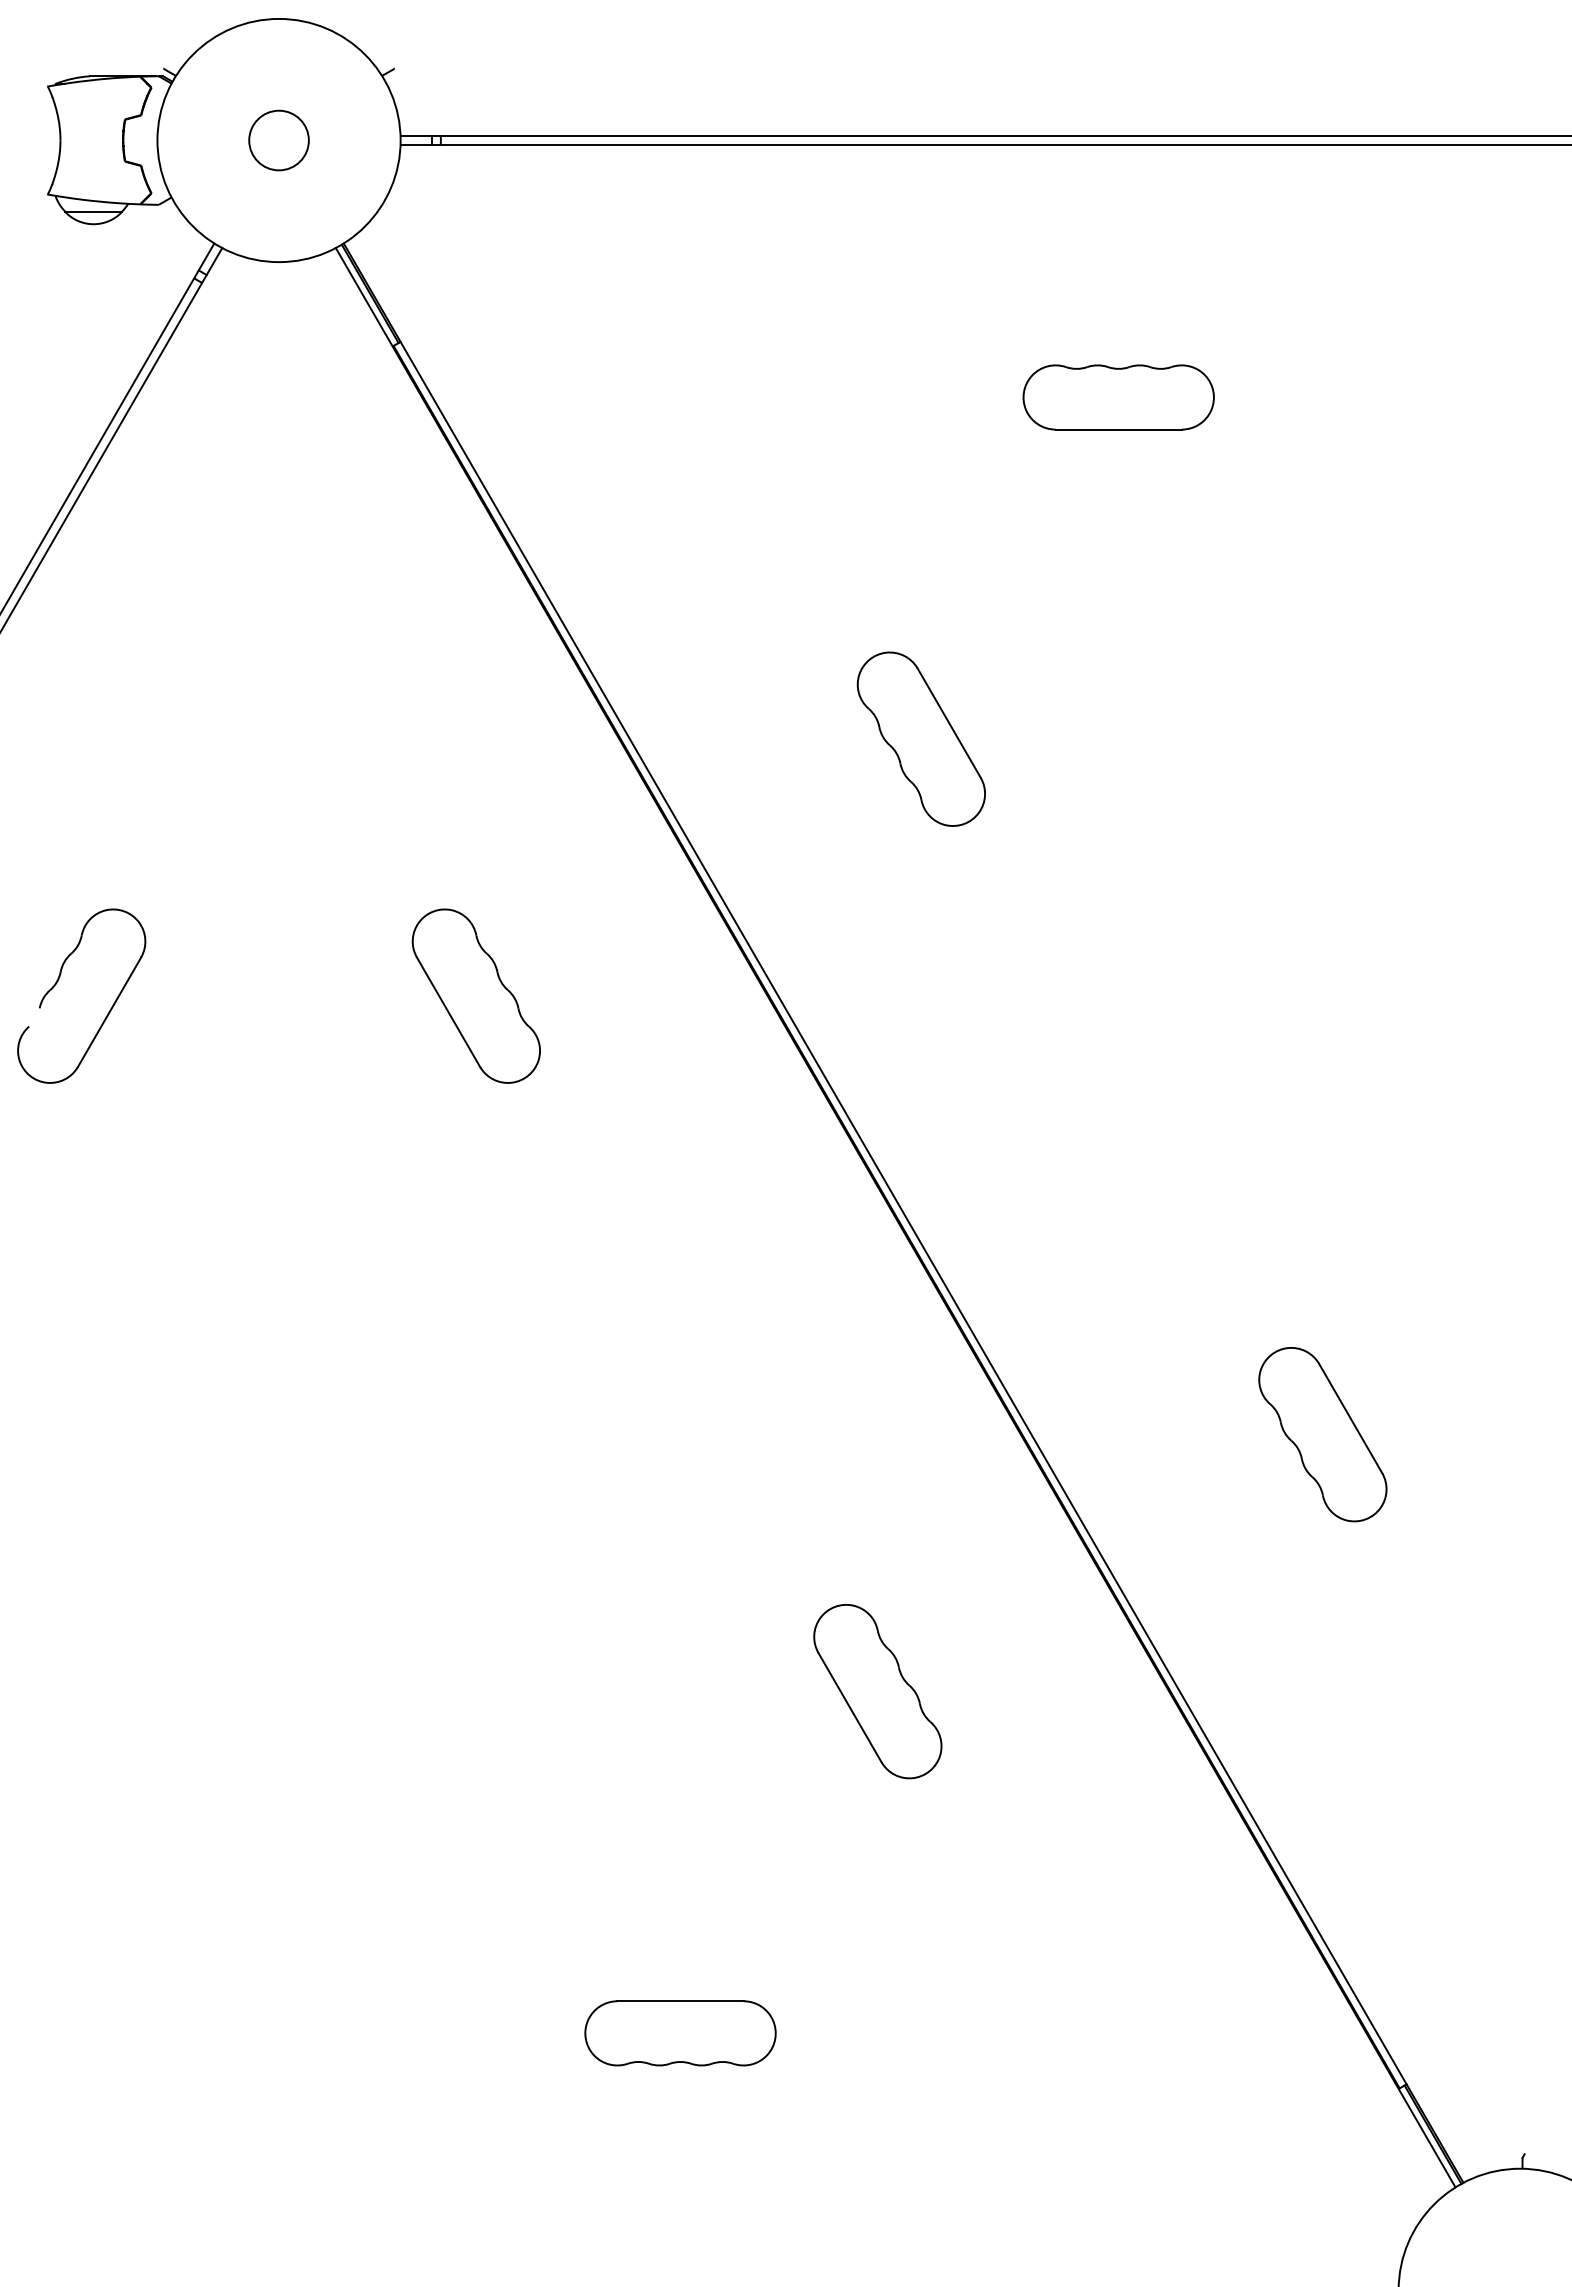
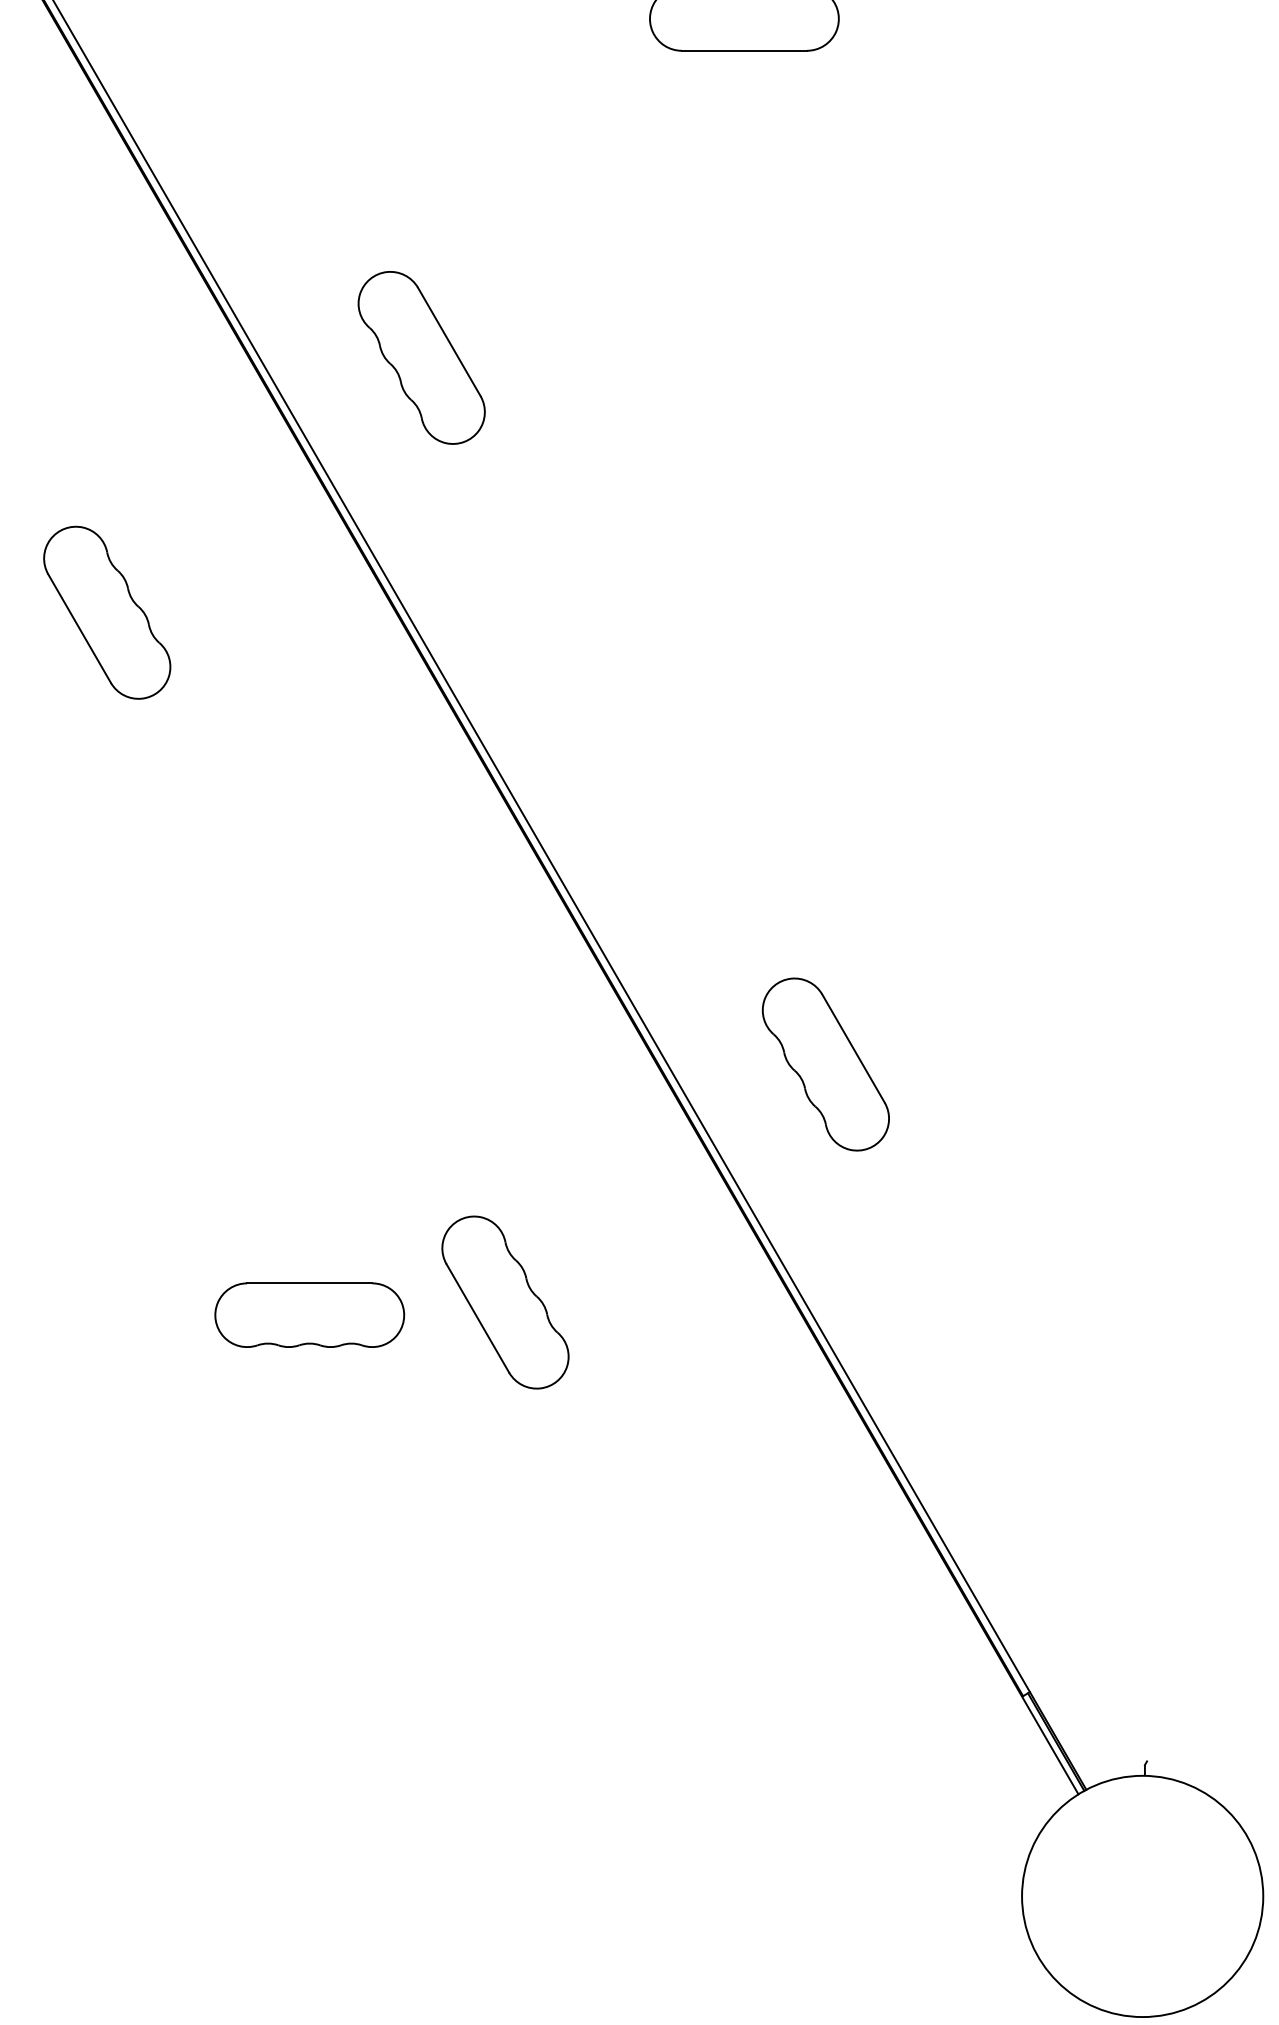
part: (920, 738) -> (420, 357), moved
part: (1322, 1434) -> (825, 1064), moved
part: (680, 2033) -> (309, 1315), moved

